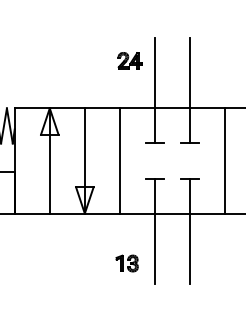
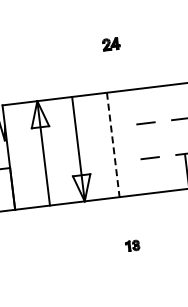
part: (129, 60) -> (110, 44), size x0.7
line: (154, 90) -> (139, 70), removed
line: (190, 90) -> (174, 66), removed
line: (119, 160) -> (112, 144), solid -> dashed
line: (154, 230) -> (155, 209), removed
part: (126, 263) -> (132, 245), size x0.6

